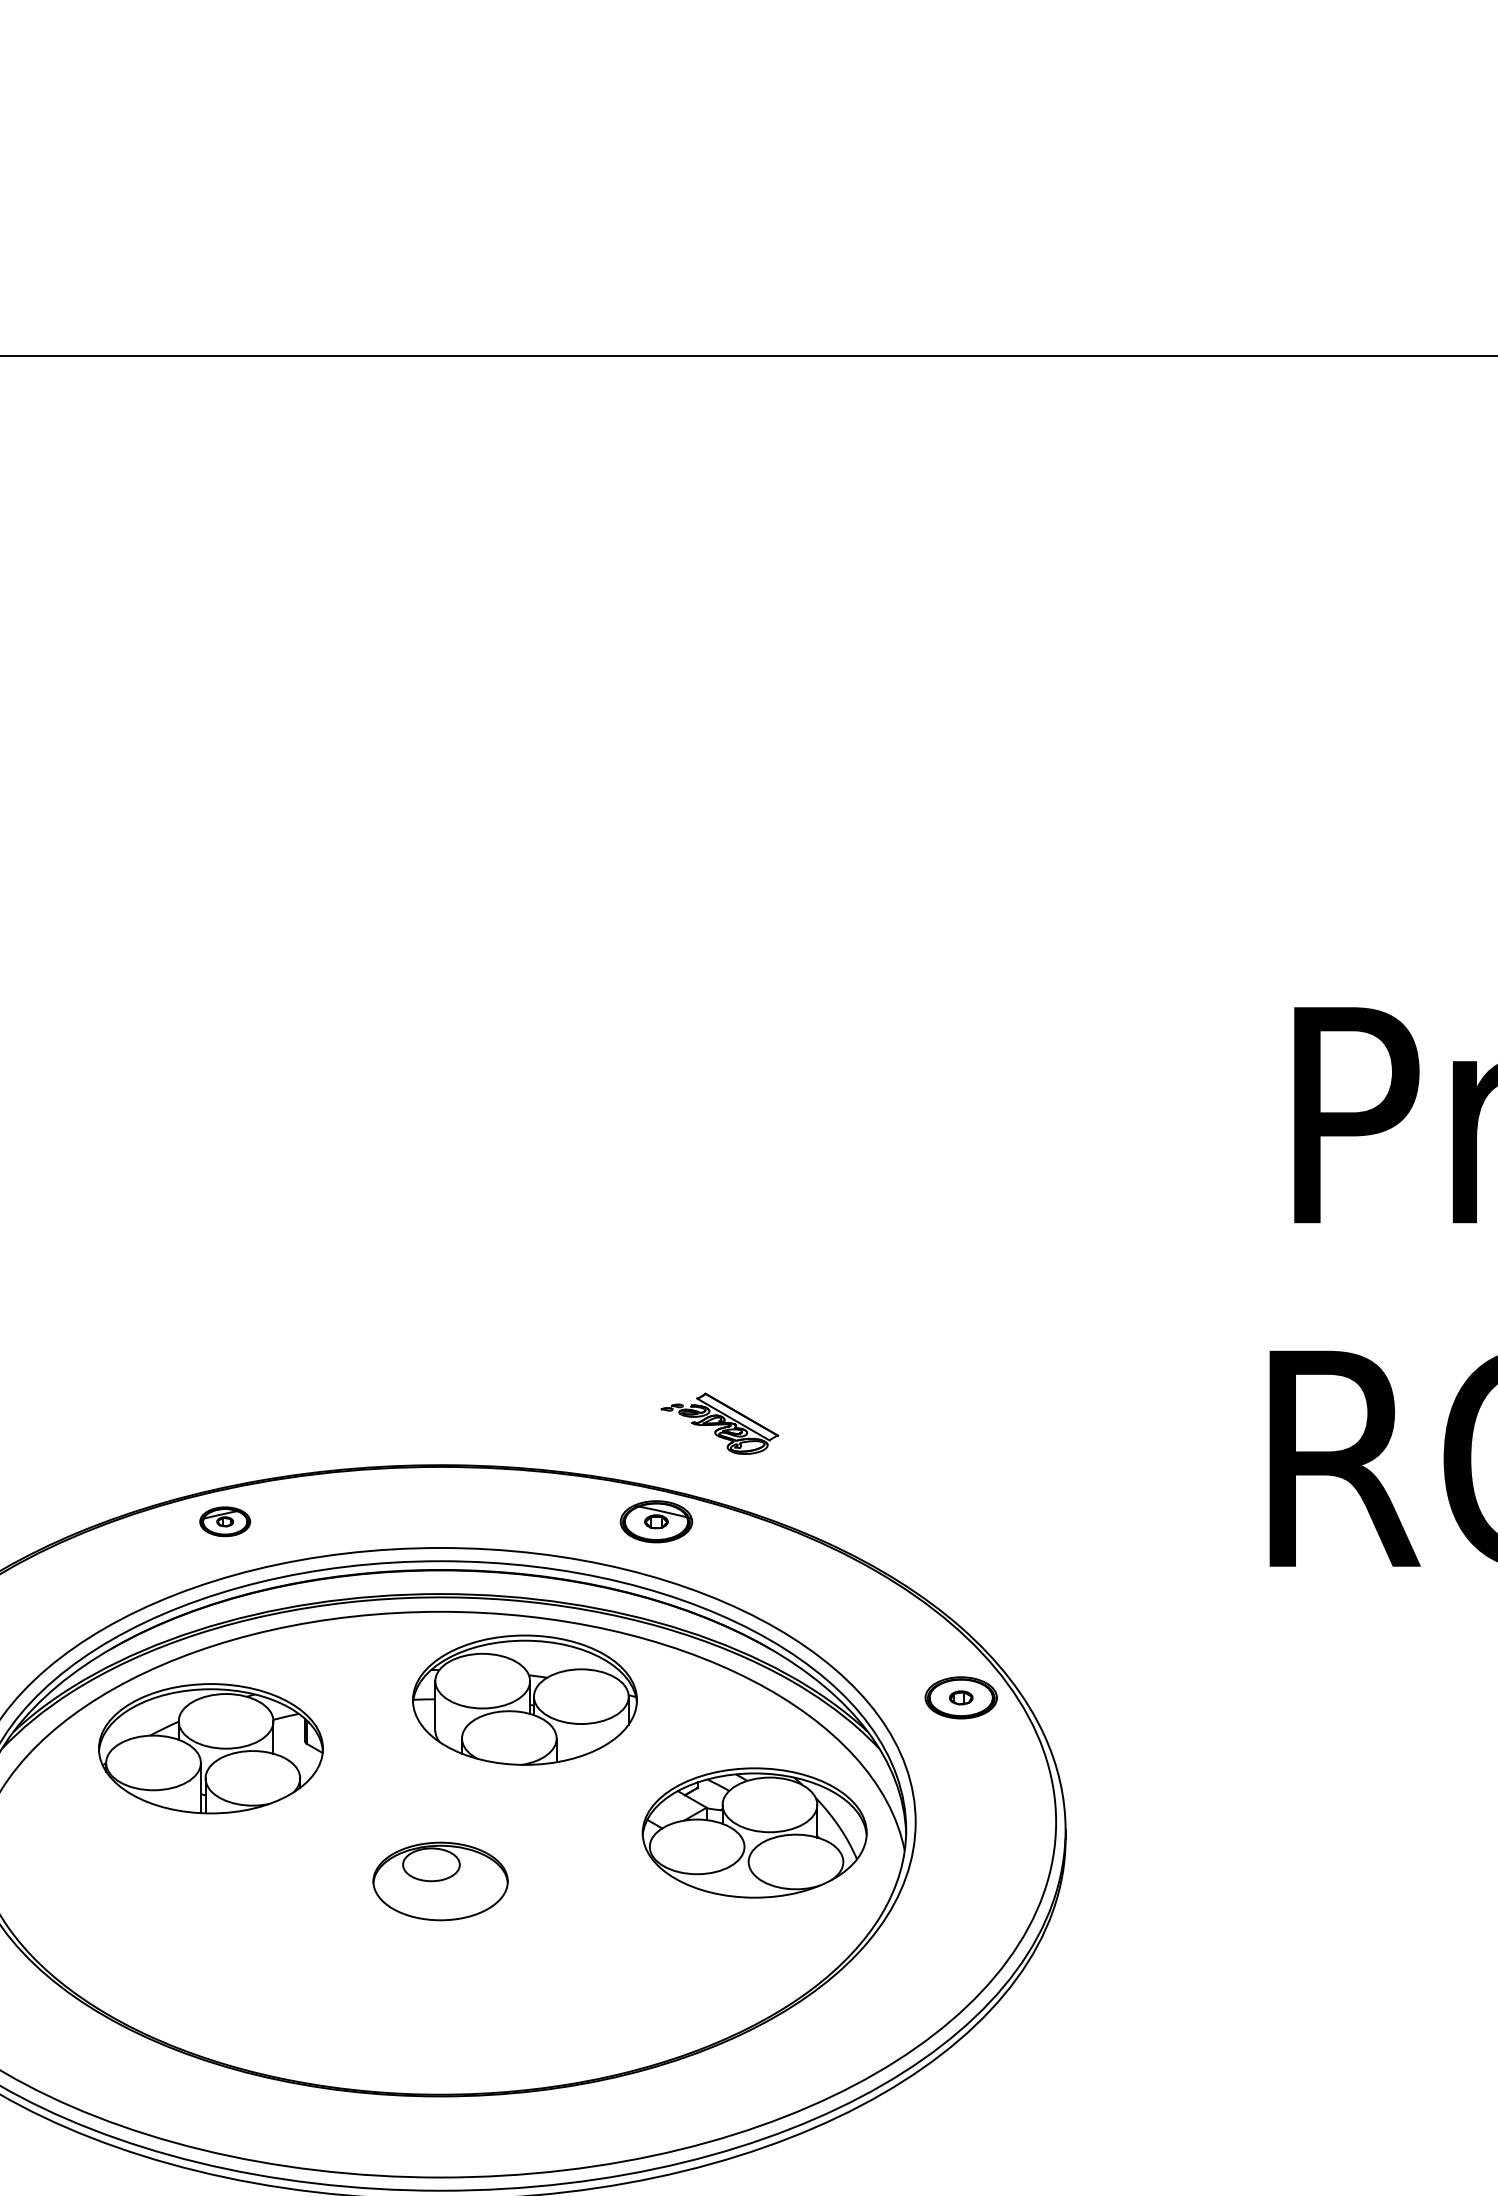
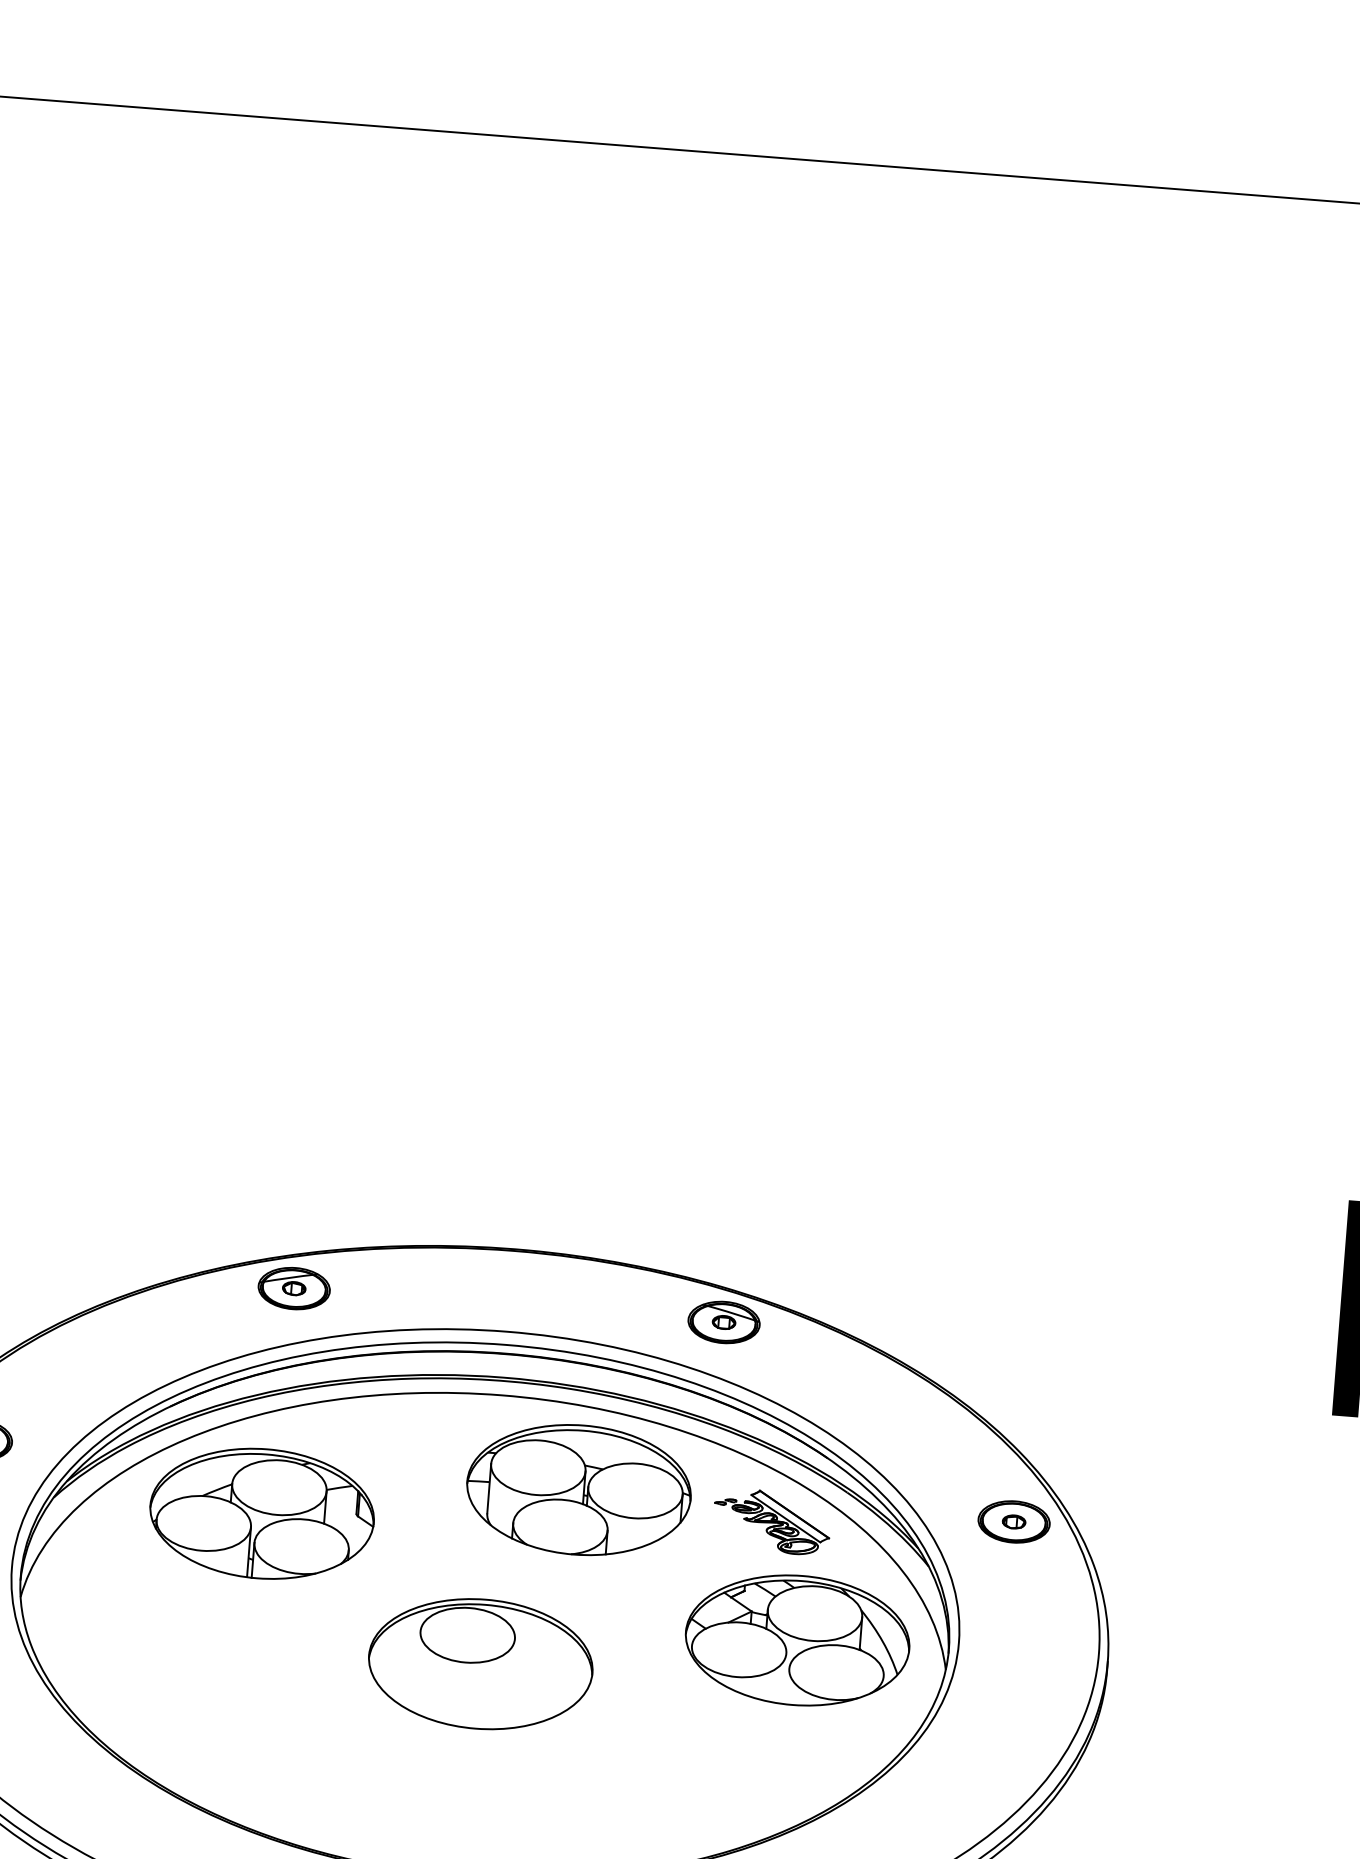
part: (719, 1423) -> (771, 1521), moved
part: (224, 1521) -> (293, 1288), size x1.43
part: (440, 1881) -> (480, 1664), size x1.67

